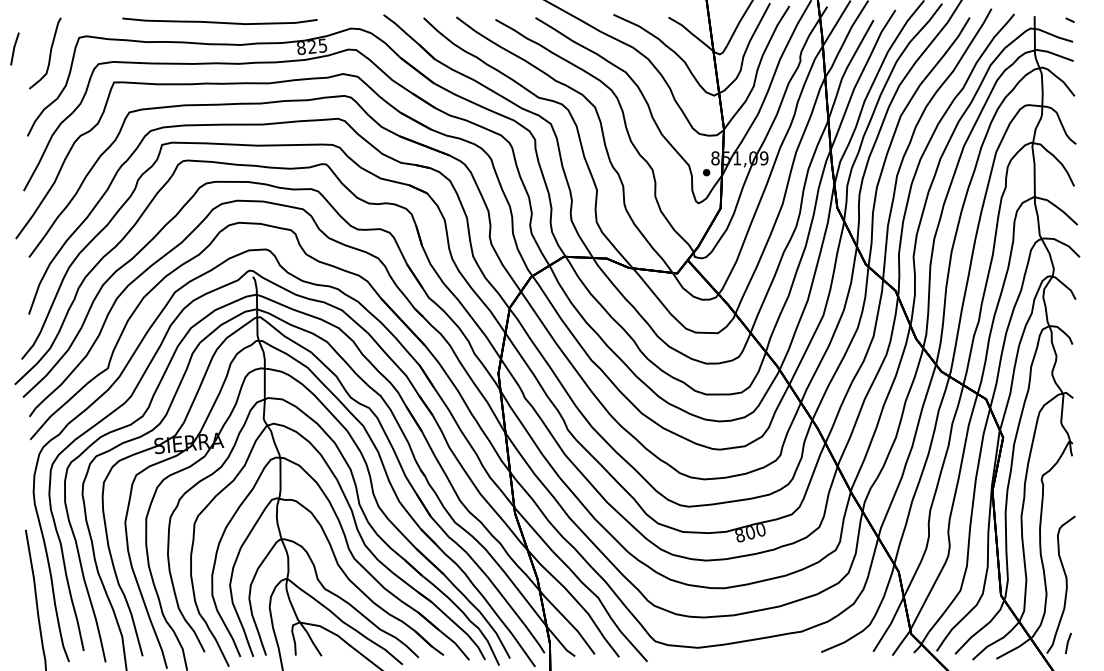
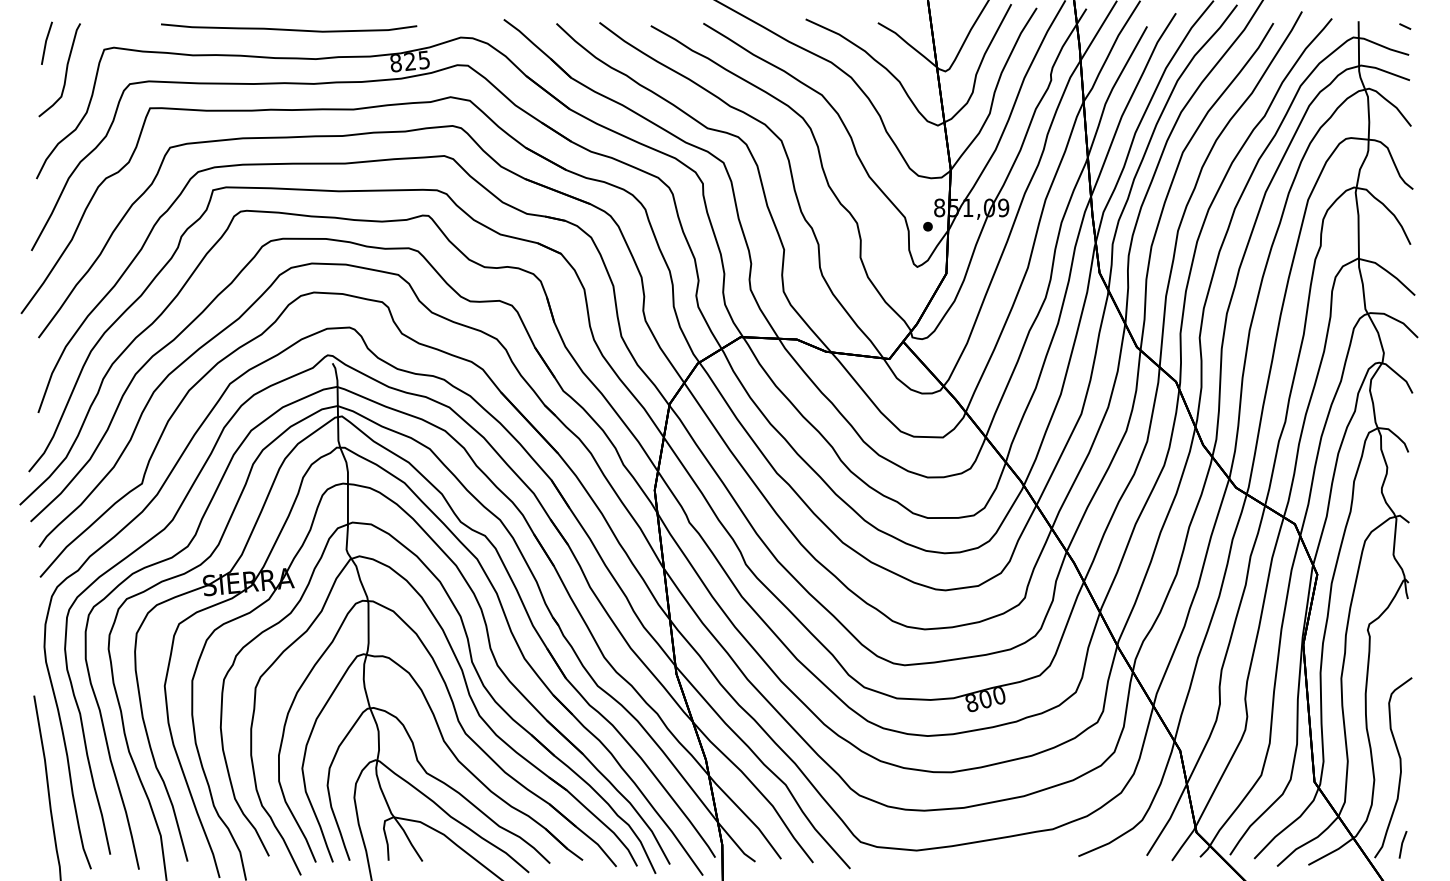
part: (14, 48) -> (46, 42), moved

